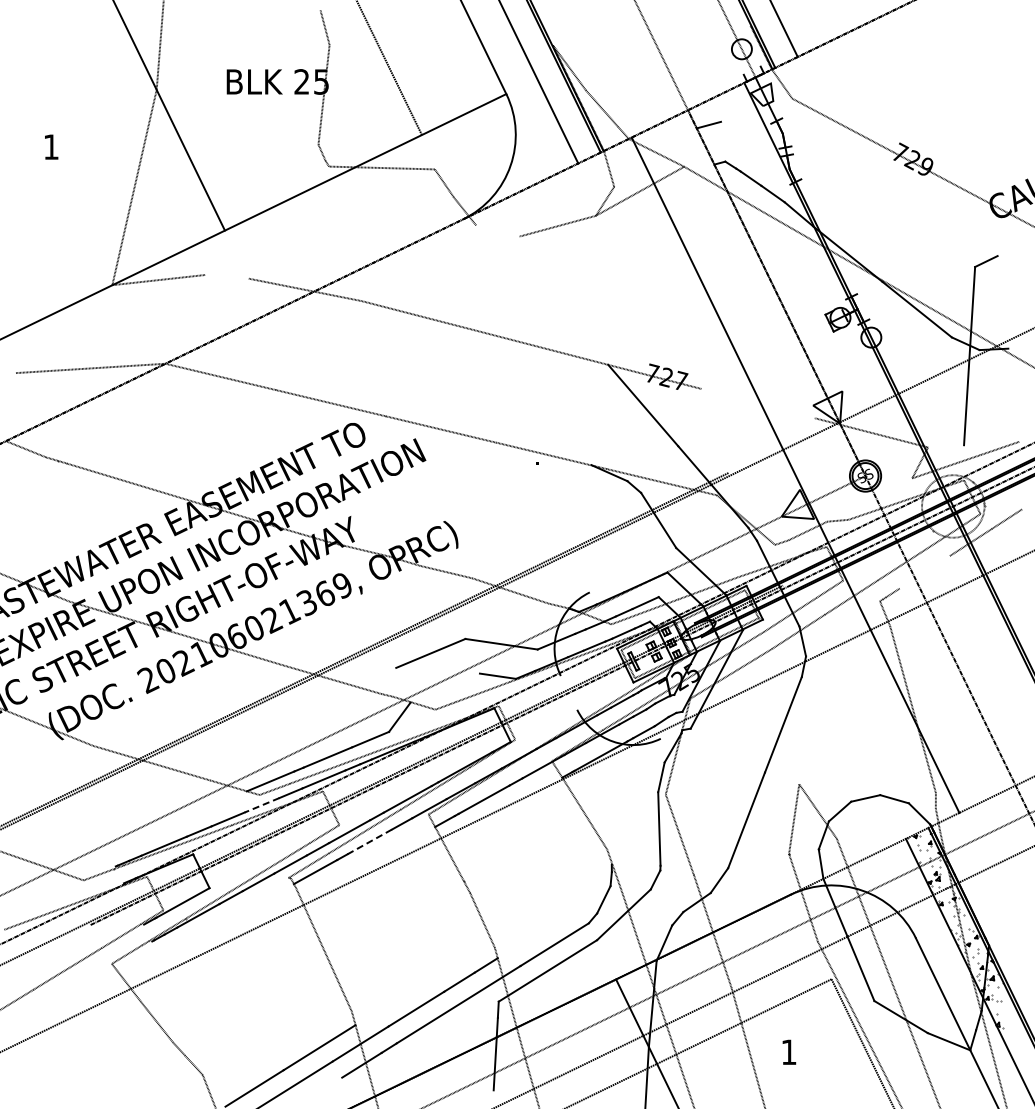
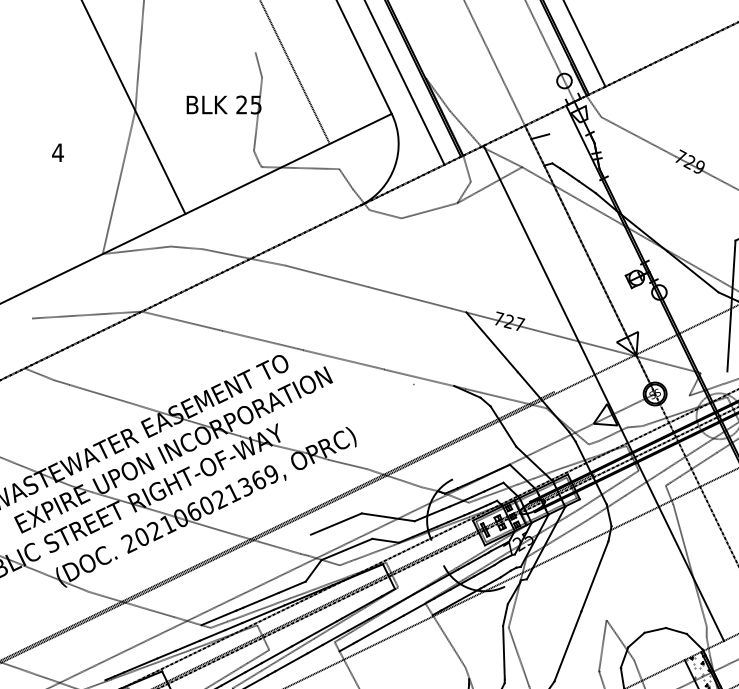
text: (51, 146) -> (58, 152), 1 -> 4
line: (497, 230) -> (385, 213), added
line: (226, 276) -> (186, 247), added
line: (757, 403) -> (575, 340), added
line: (924, 572) -> (698, 464), added
line: (444, 687) -> (346, 549), added
line: (262, 805) -> (212, 635), dashed -> solid
line: (369, 841) -> (291, 661), dashed -> solid

